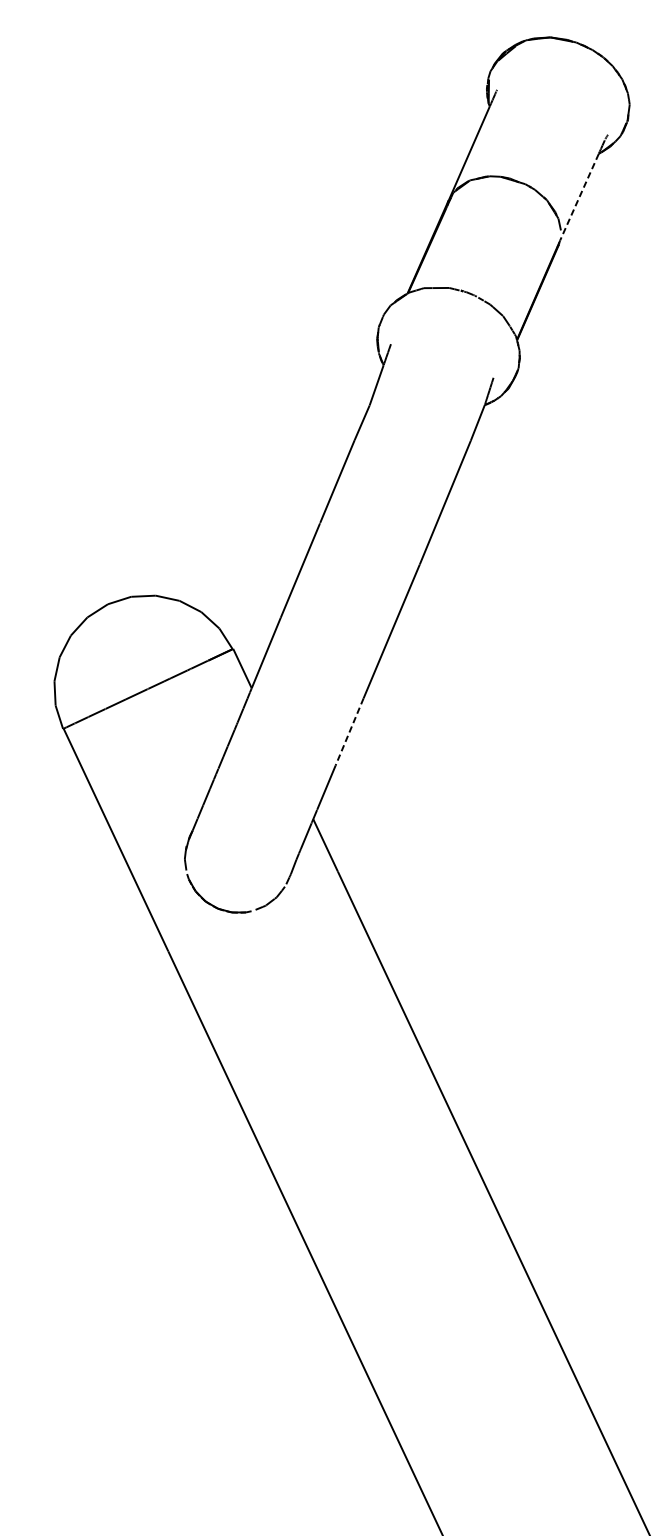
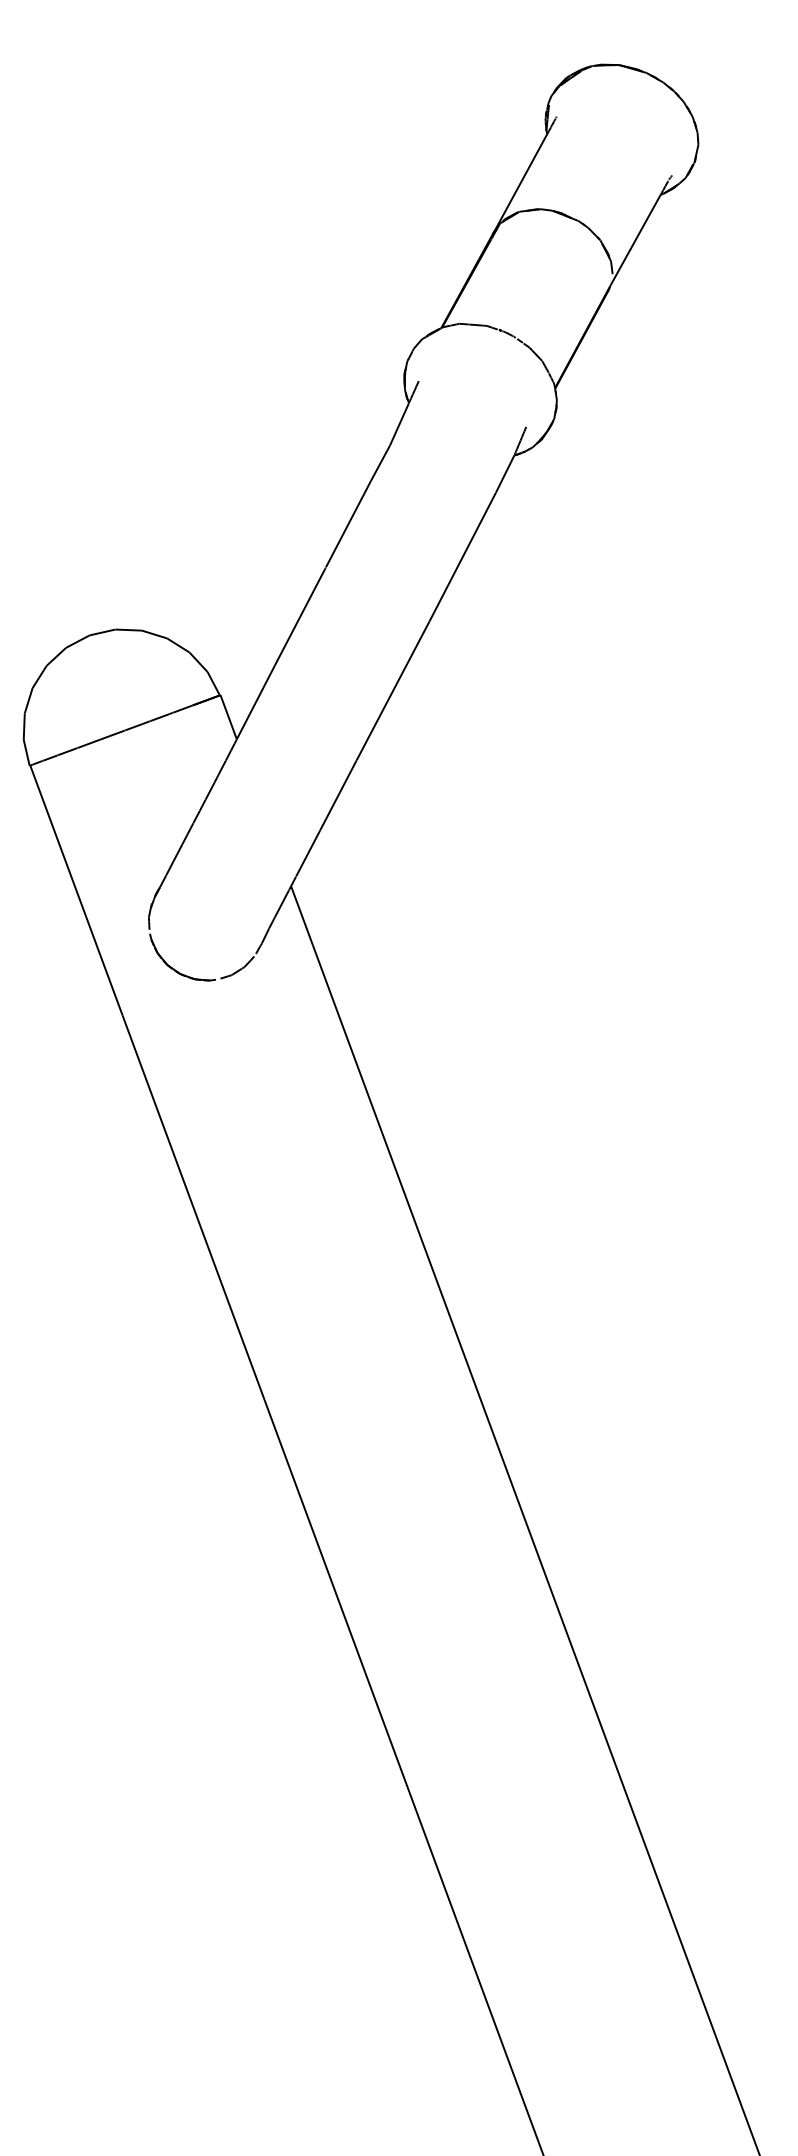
line: (579, 197) -> (635, 240), dashed -> solid
line: (349, 731) -> (338, 795), dashed -> solid

